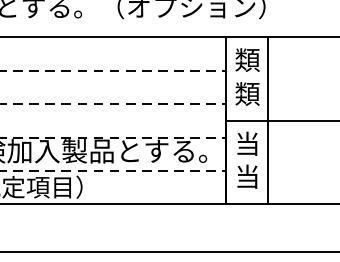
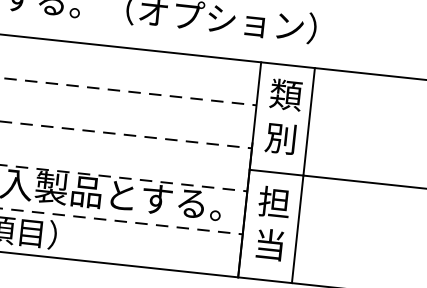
text: (247, 93) -> (281, 137), 類 -> 別
text: (247, 143) -> (274, 202), 当 -> 担

